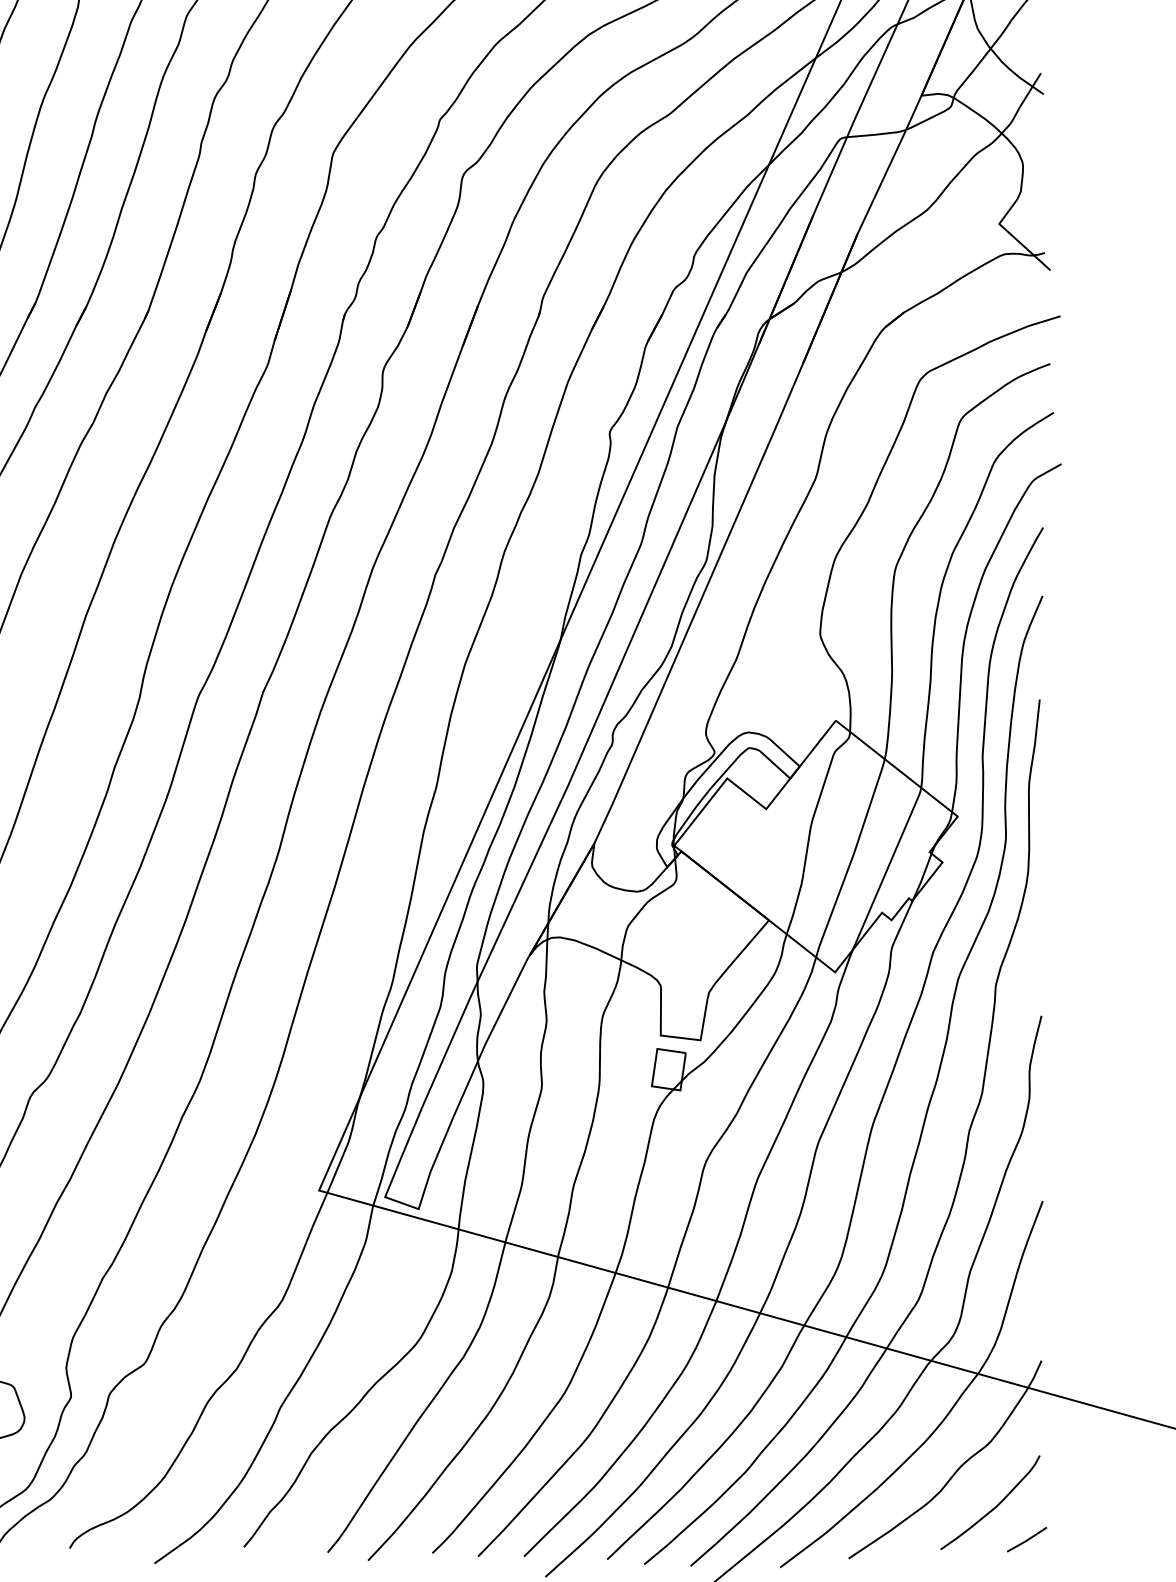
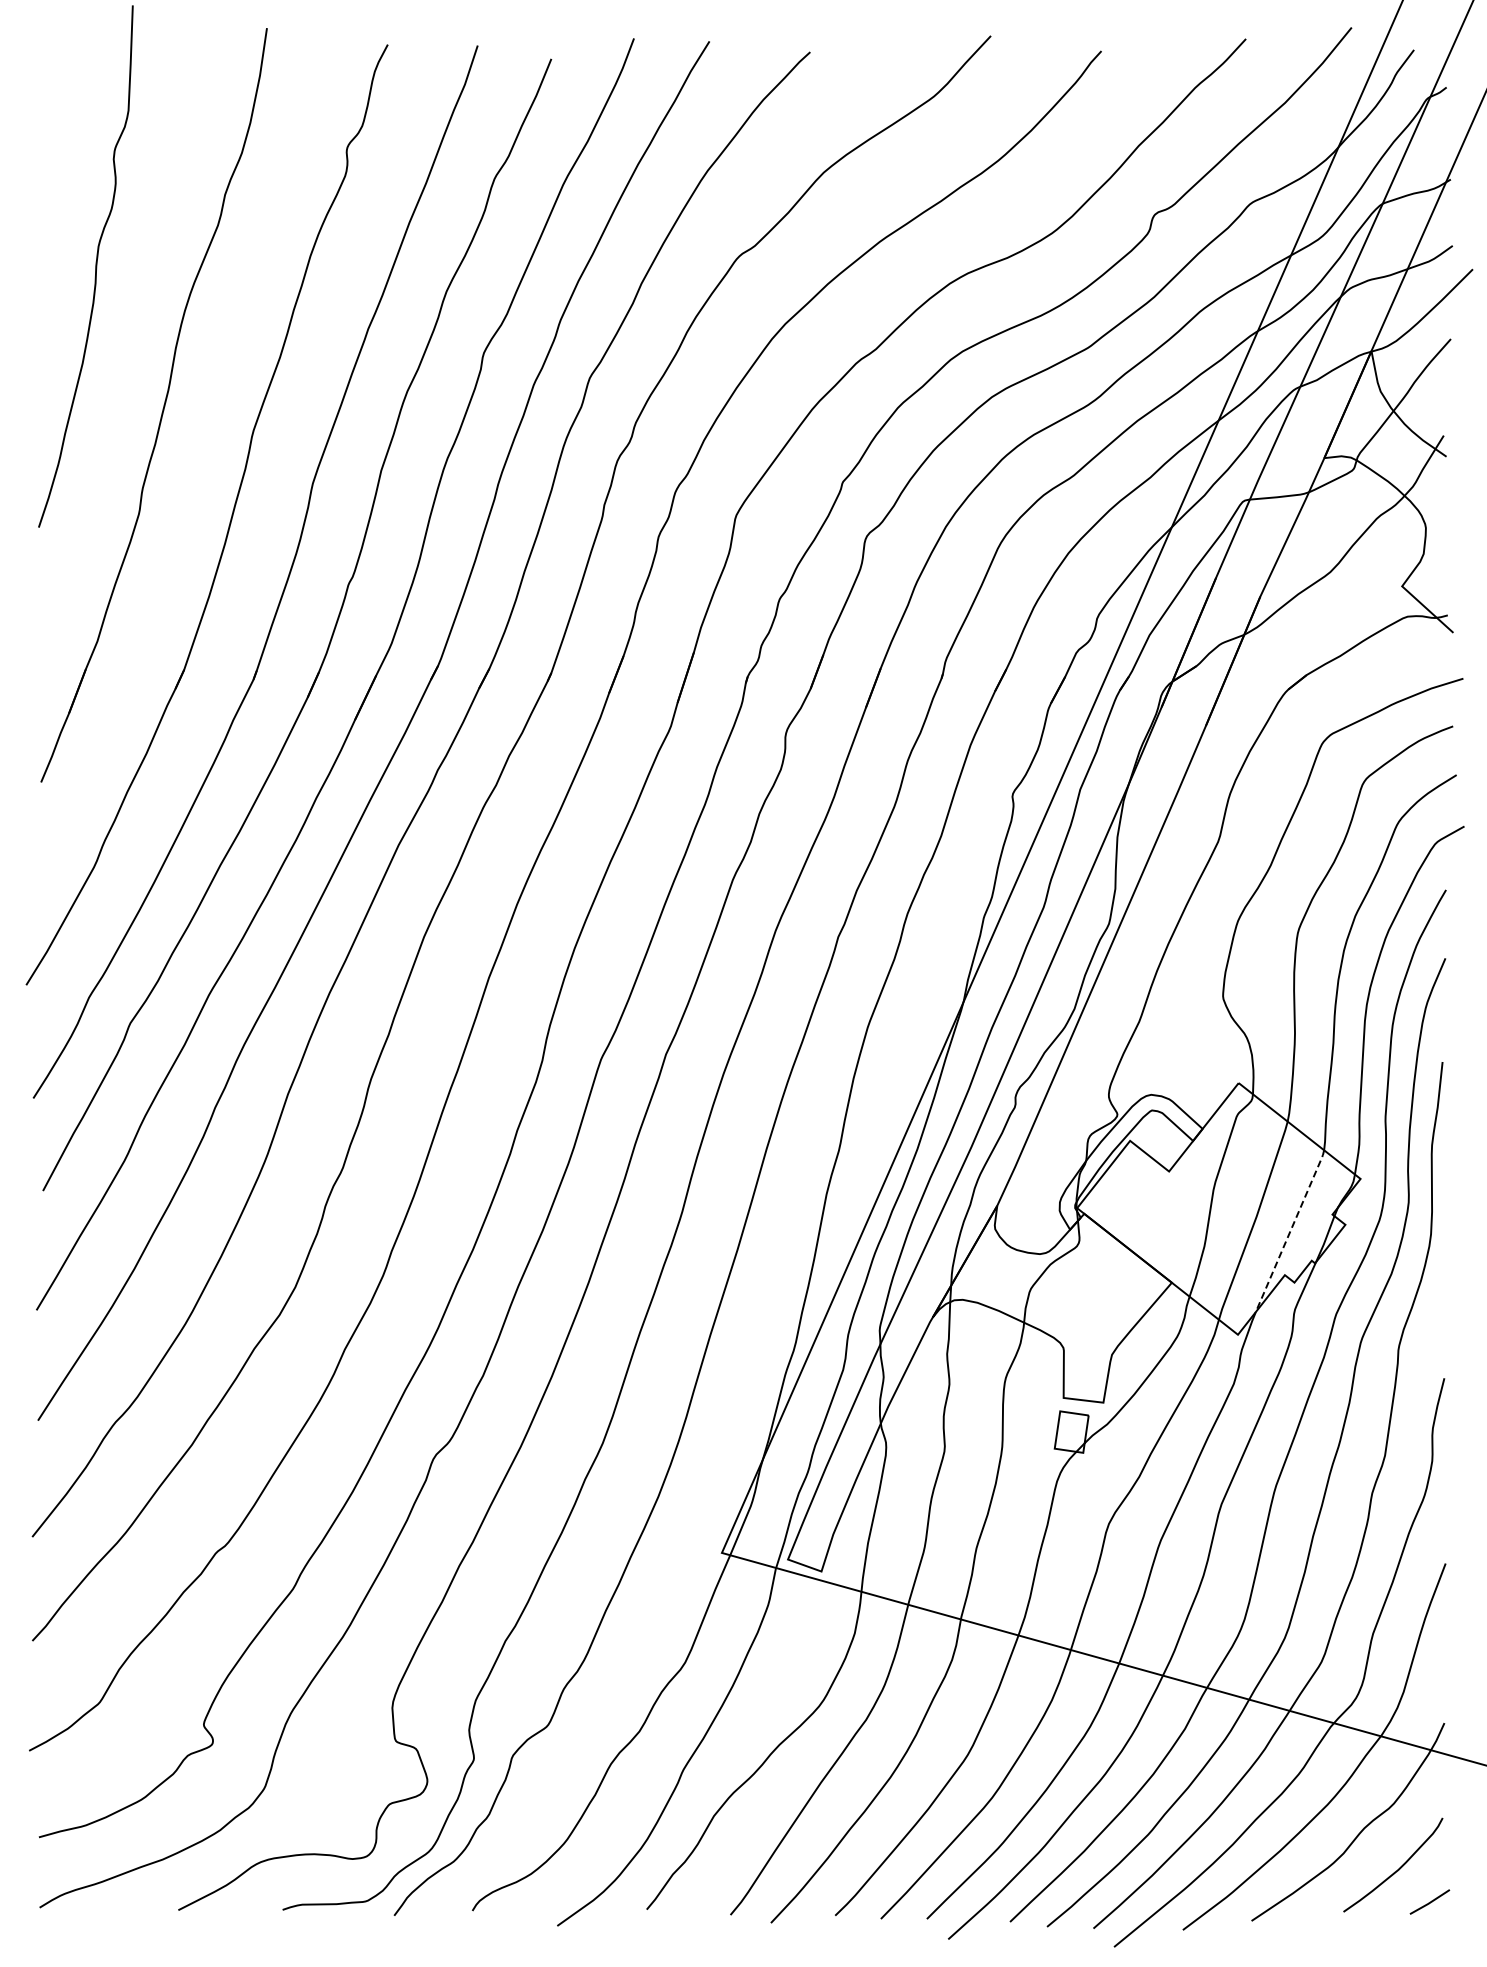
line: (887, 868) -> (1290, 1230), solid -> dashed

